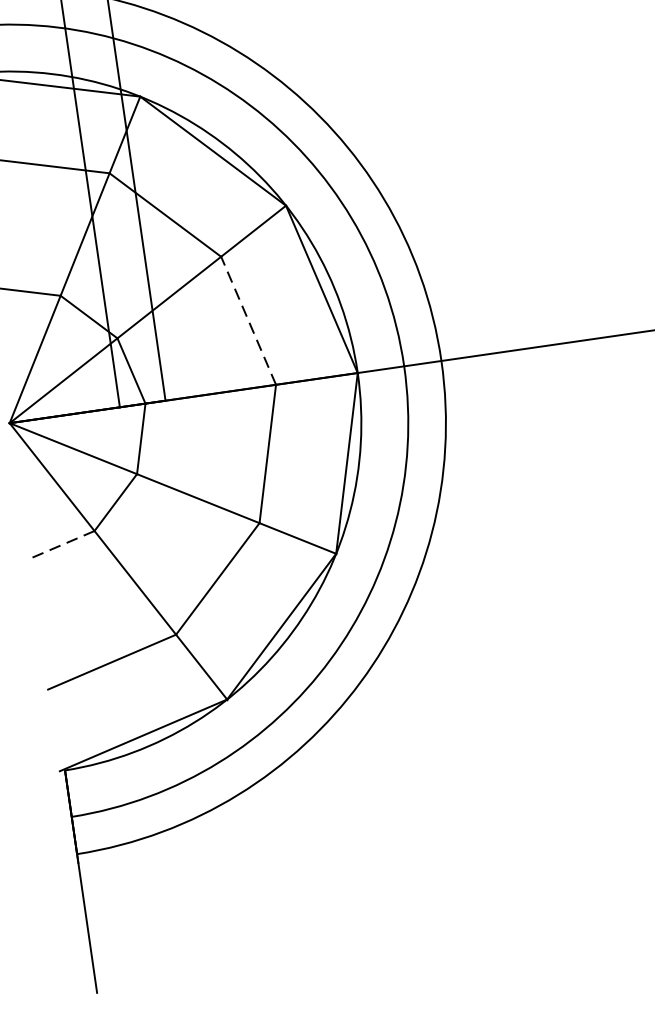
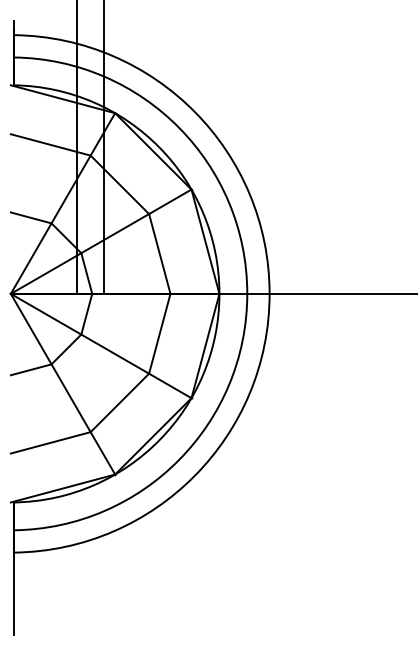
line: (248, 320) -> (159, 253), dashed -> solid
line: (60, 544) -> (30, 369), dashed -> solid

